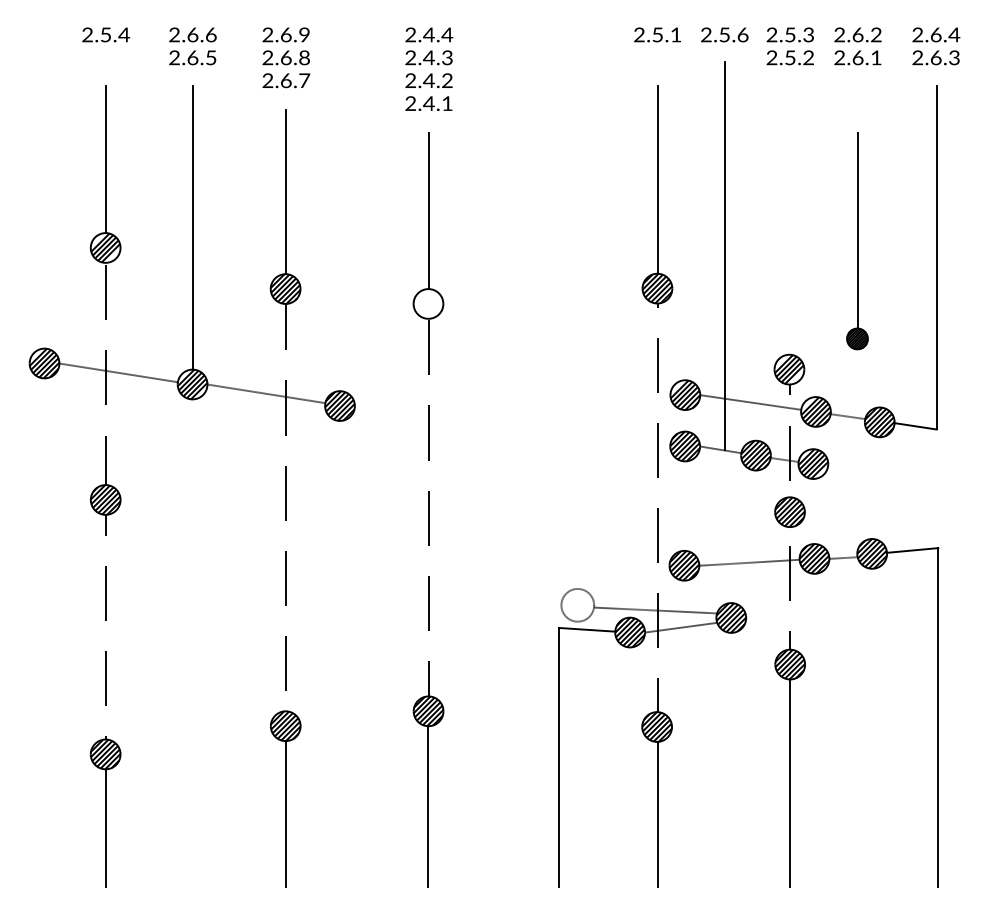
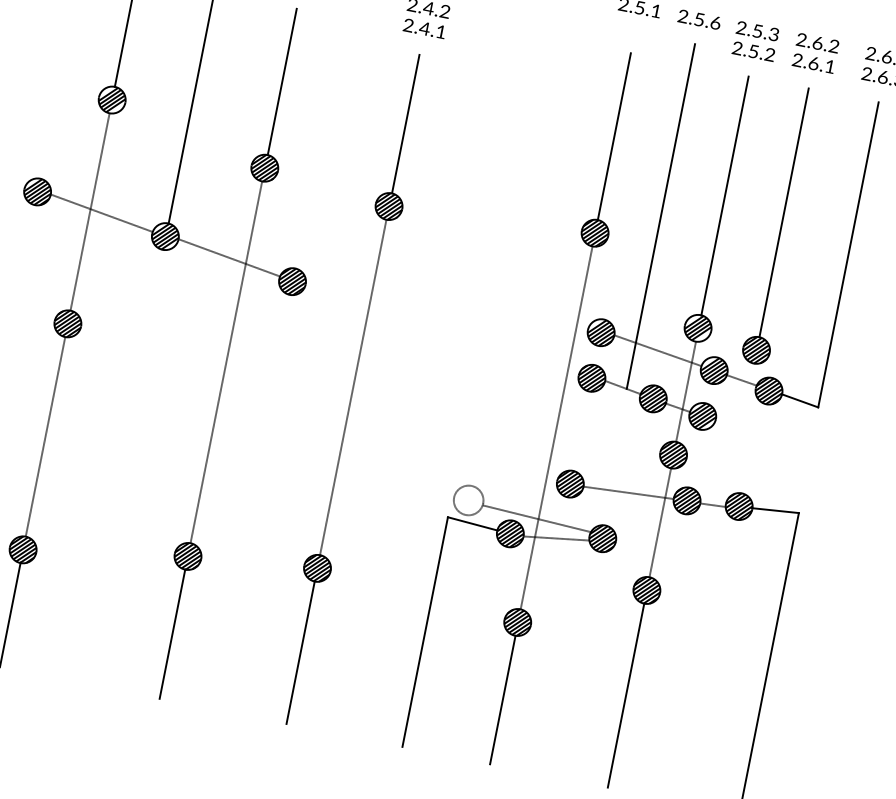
line: (790, 220) -> (725, 196), added
part: (857, 240) -> (781, 225), size x1.43
hatch: (428, 303) -> (389, 206), added

